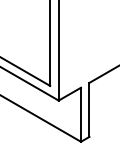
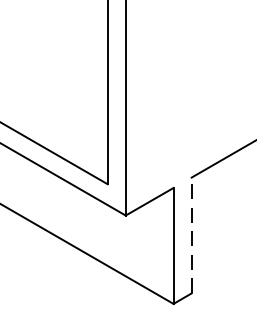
line: (89, 109) -> (191, 234), solid -> dashed

